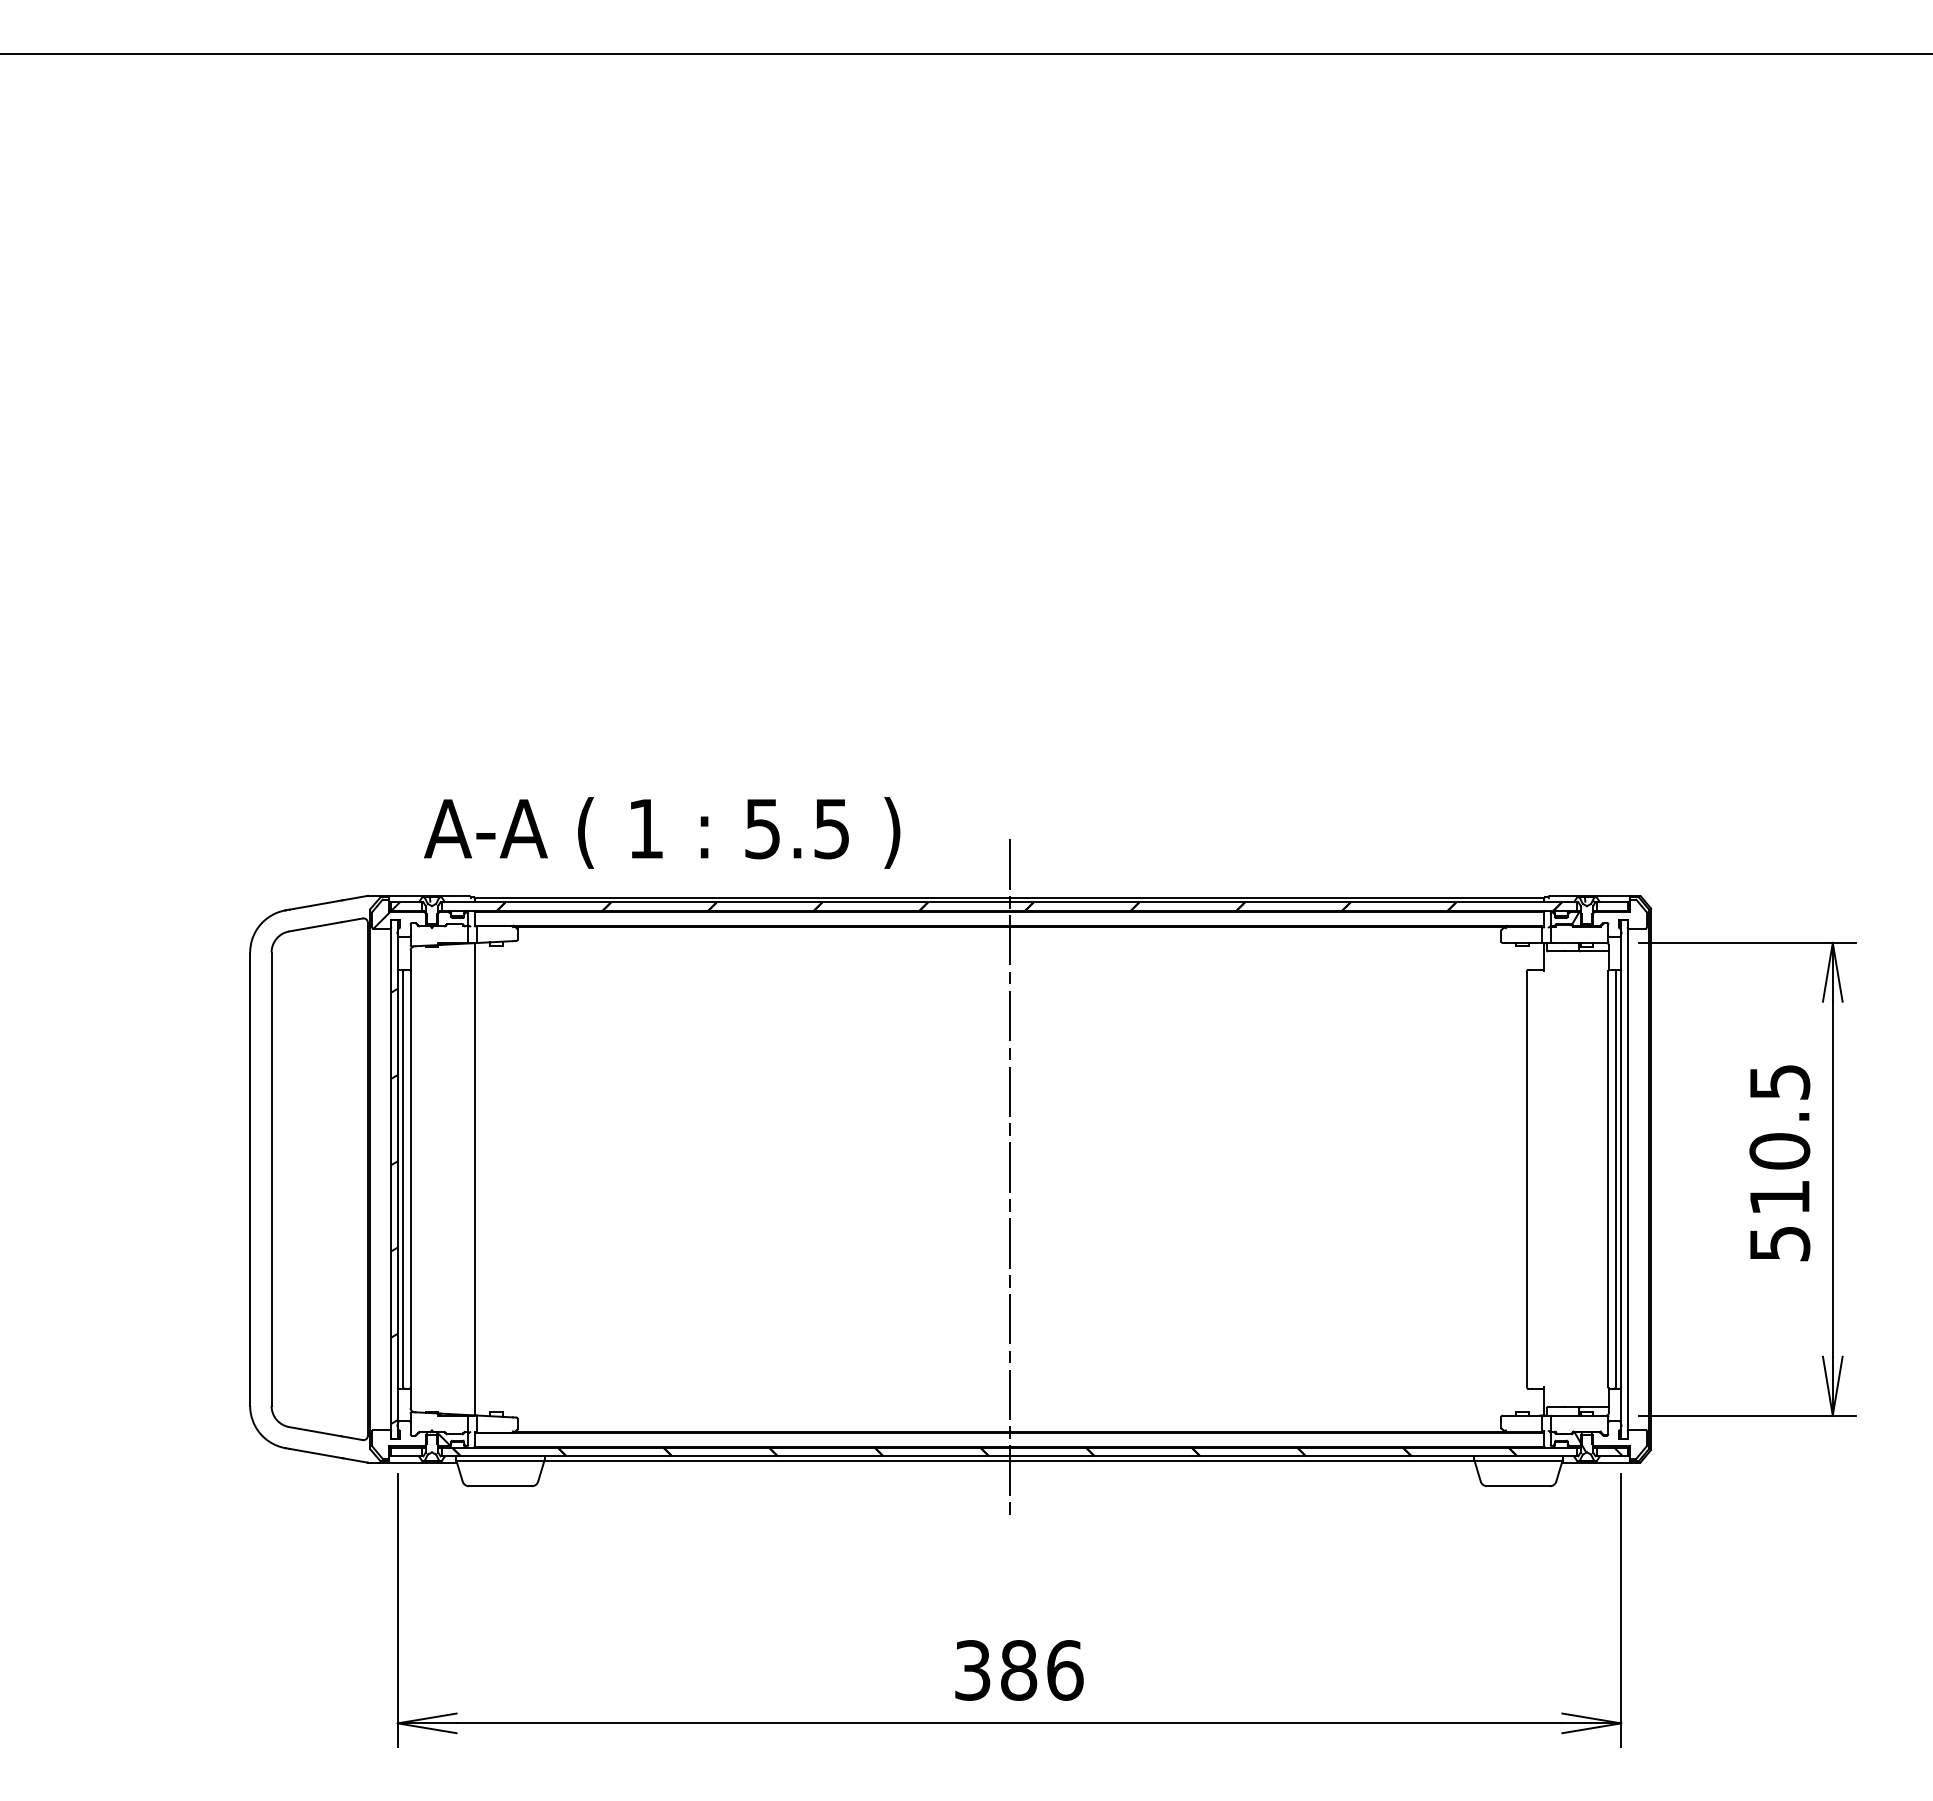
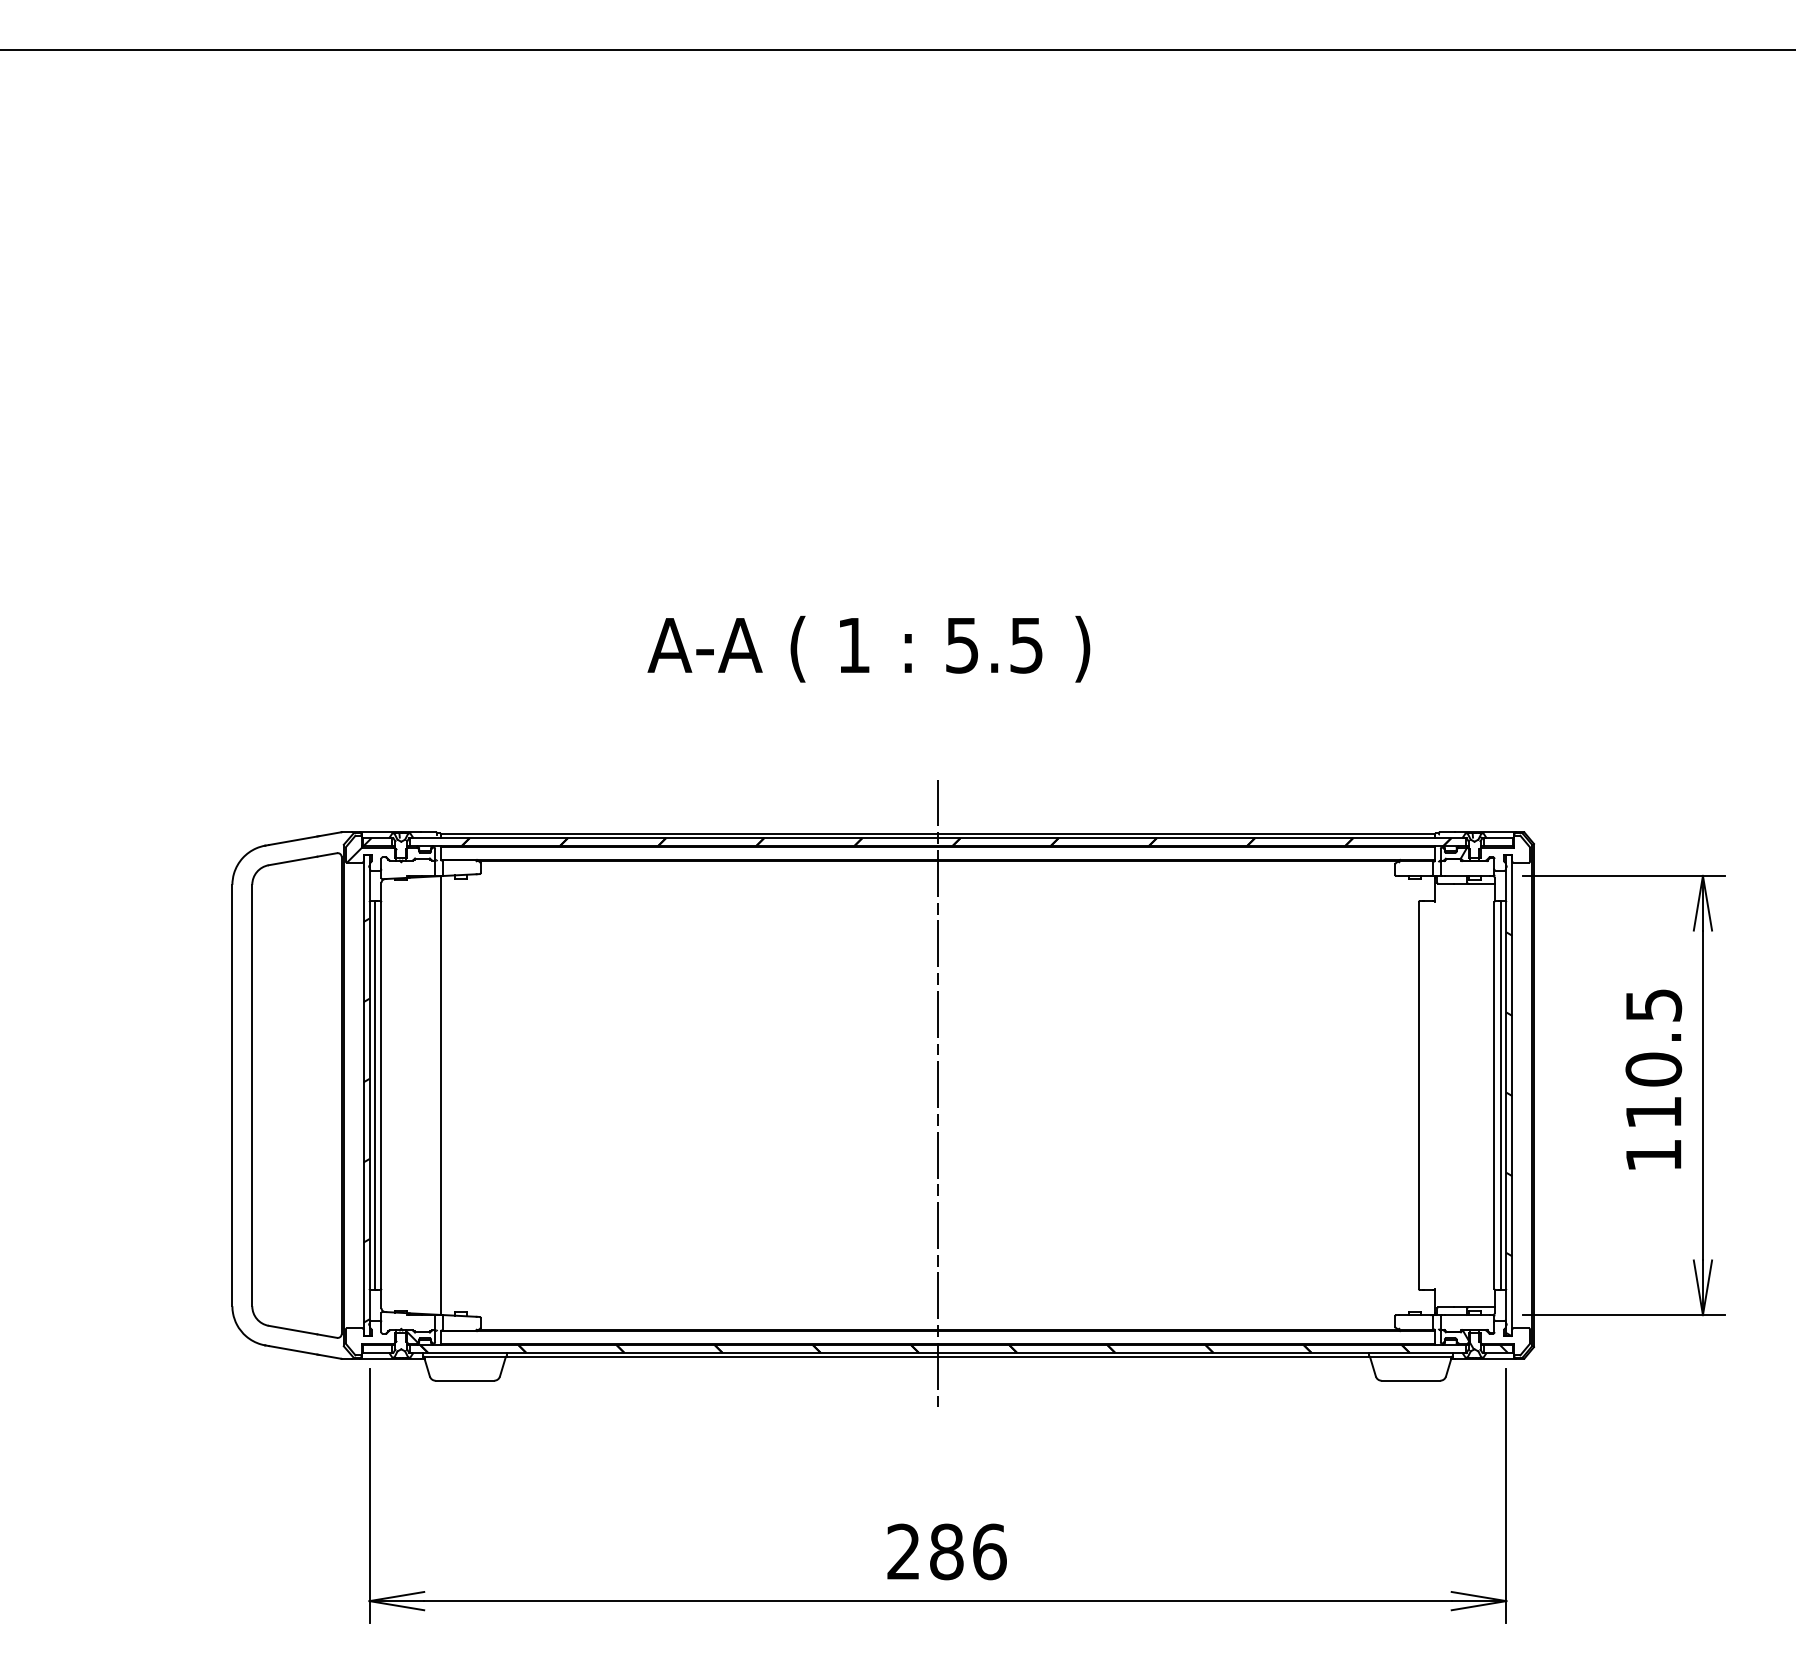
text: (662, 832) -> (869, 648), moved
hatch: (1624, 1179) -> (1509, 1095), added
text: (1780, 1244) -> (1654, 1156), 510.5 -> 110.5
text: (972, 1670) -> (903, 1551), 386 -> 286

